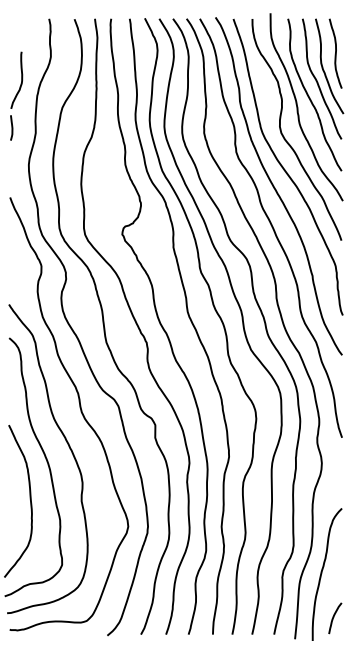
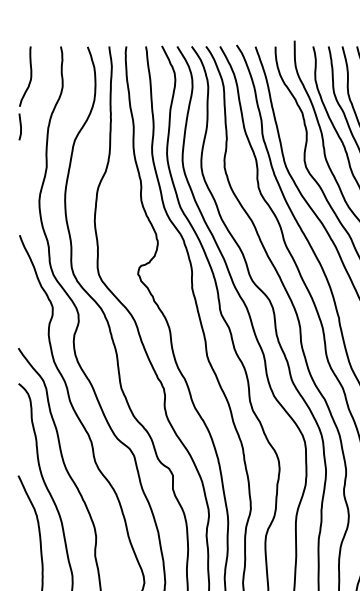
part: (16, 95) -> (25, 92), moved

